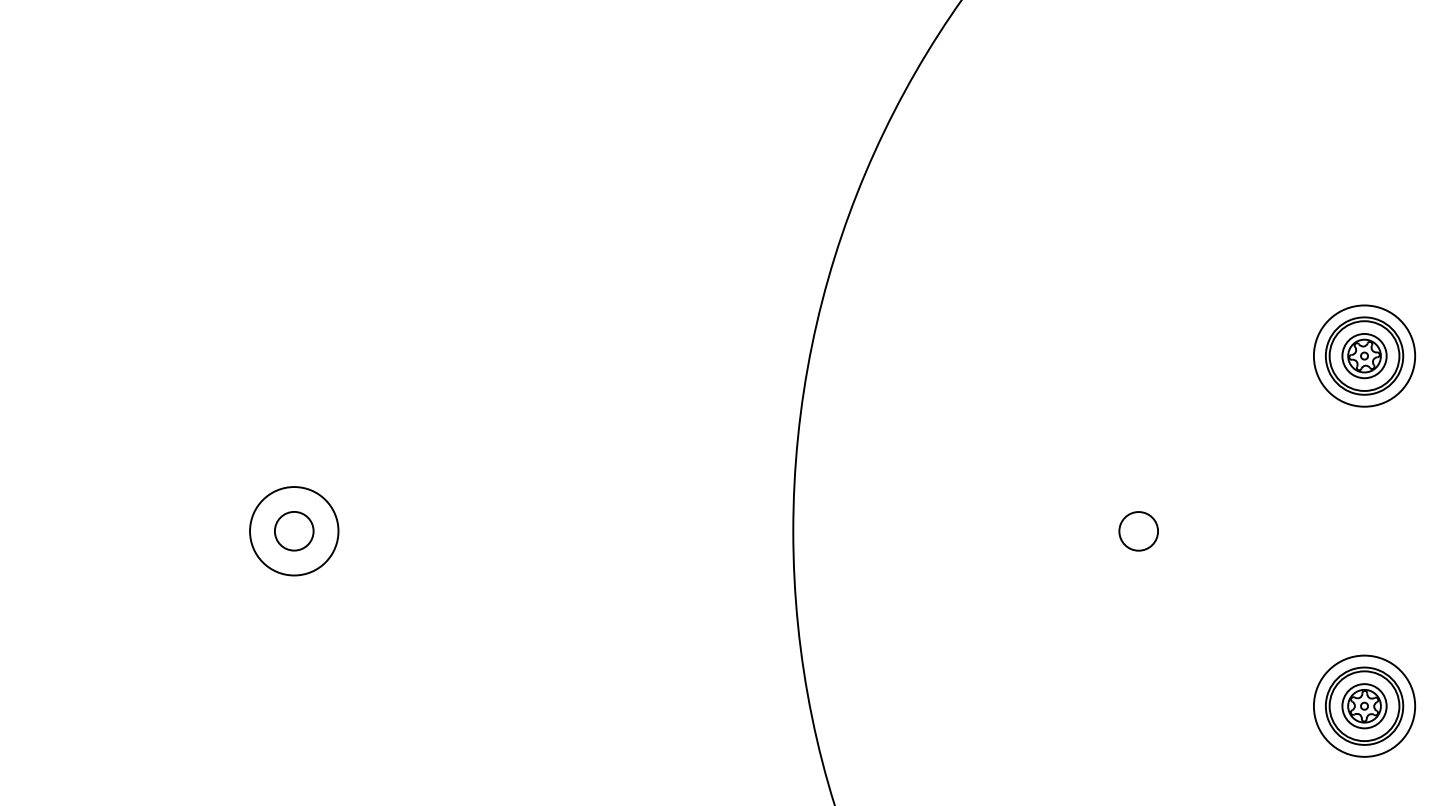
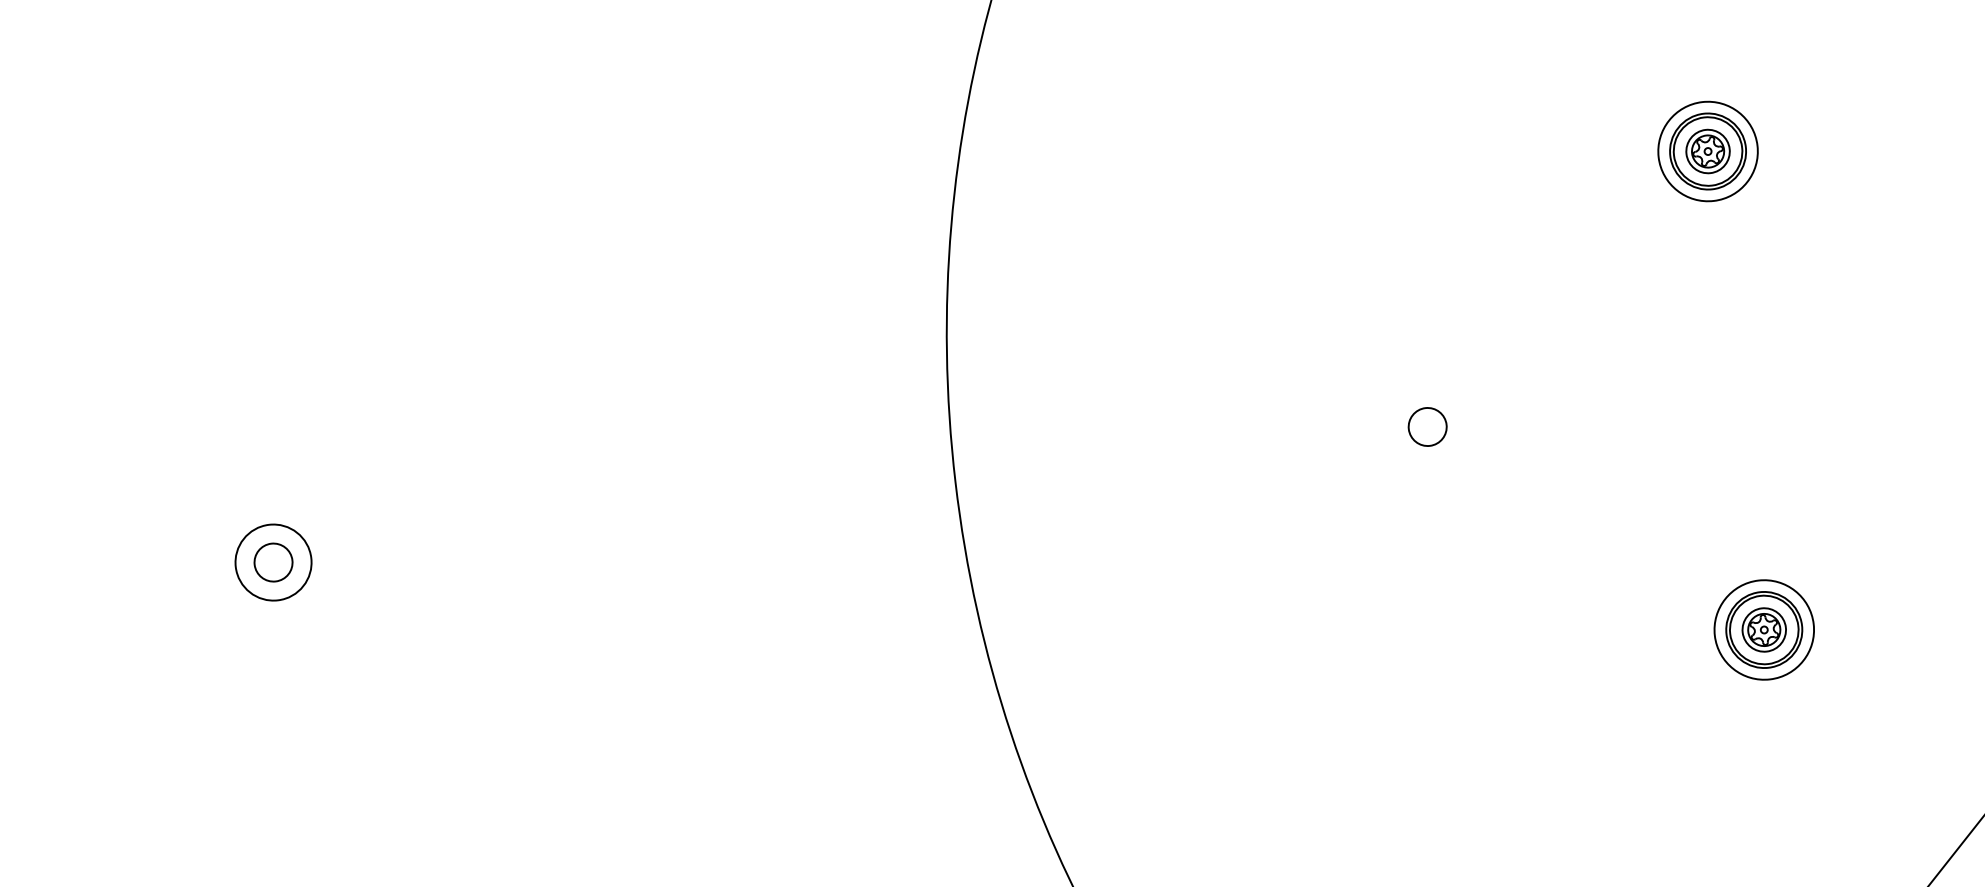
part: (1364, 356) -> (1708, 151), size x0.71
circle: (293, 530) -> (272, 561), size x0.62
circle: (1138, 530) -> (1427, 426), size x0.71
circle: (294, 531) -> (273, 562), size x0.71
part: (1364, 706) -> (1764, 630), size x0.71

